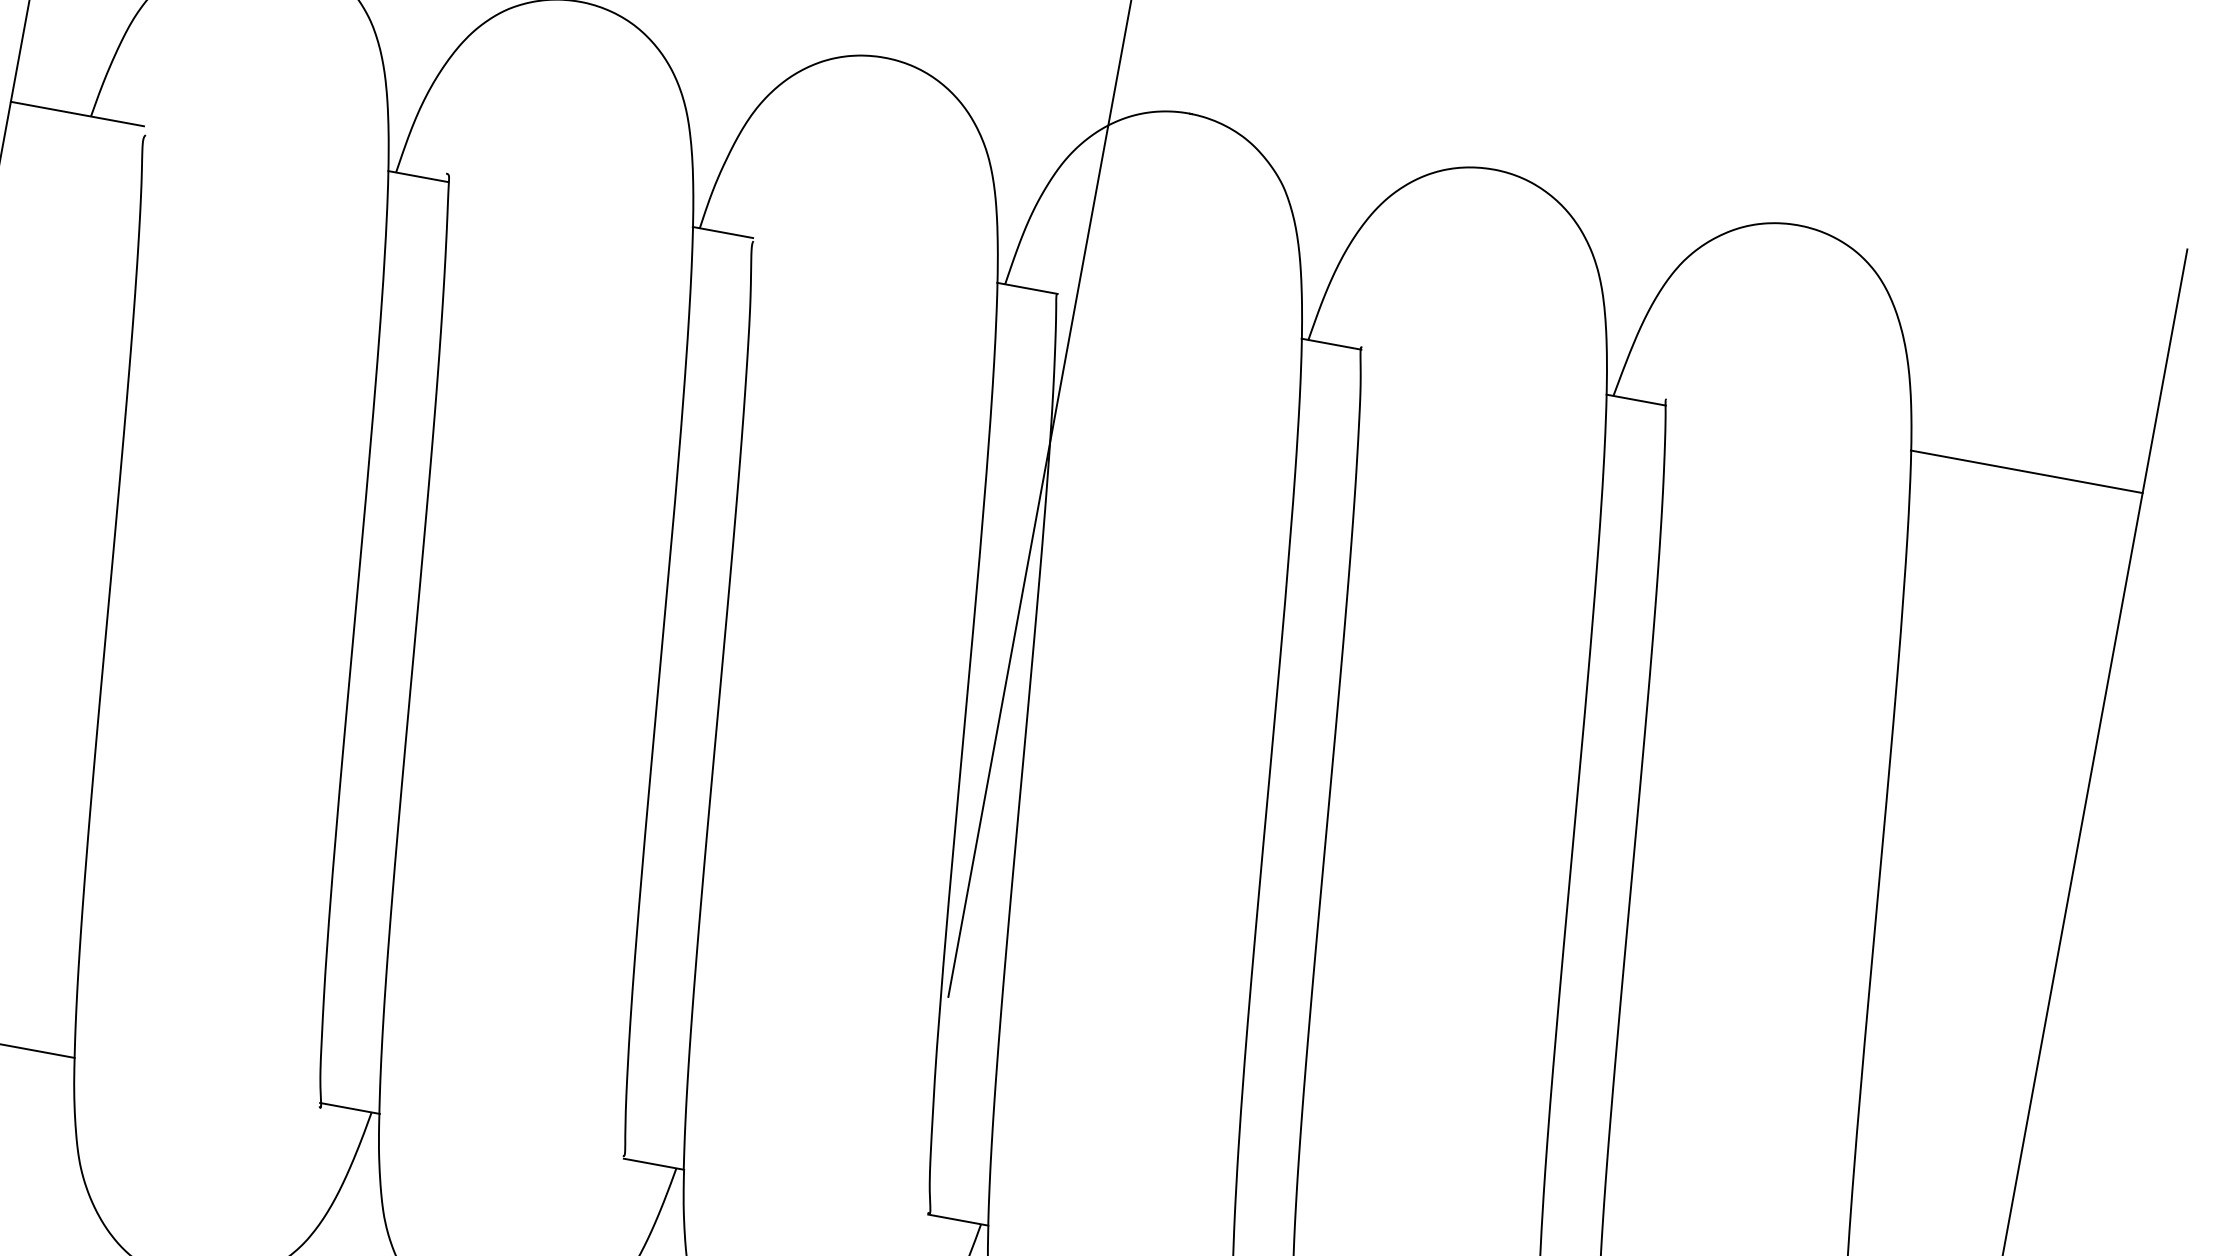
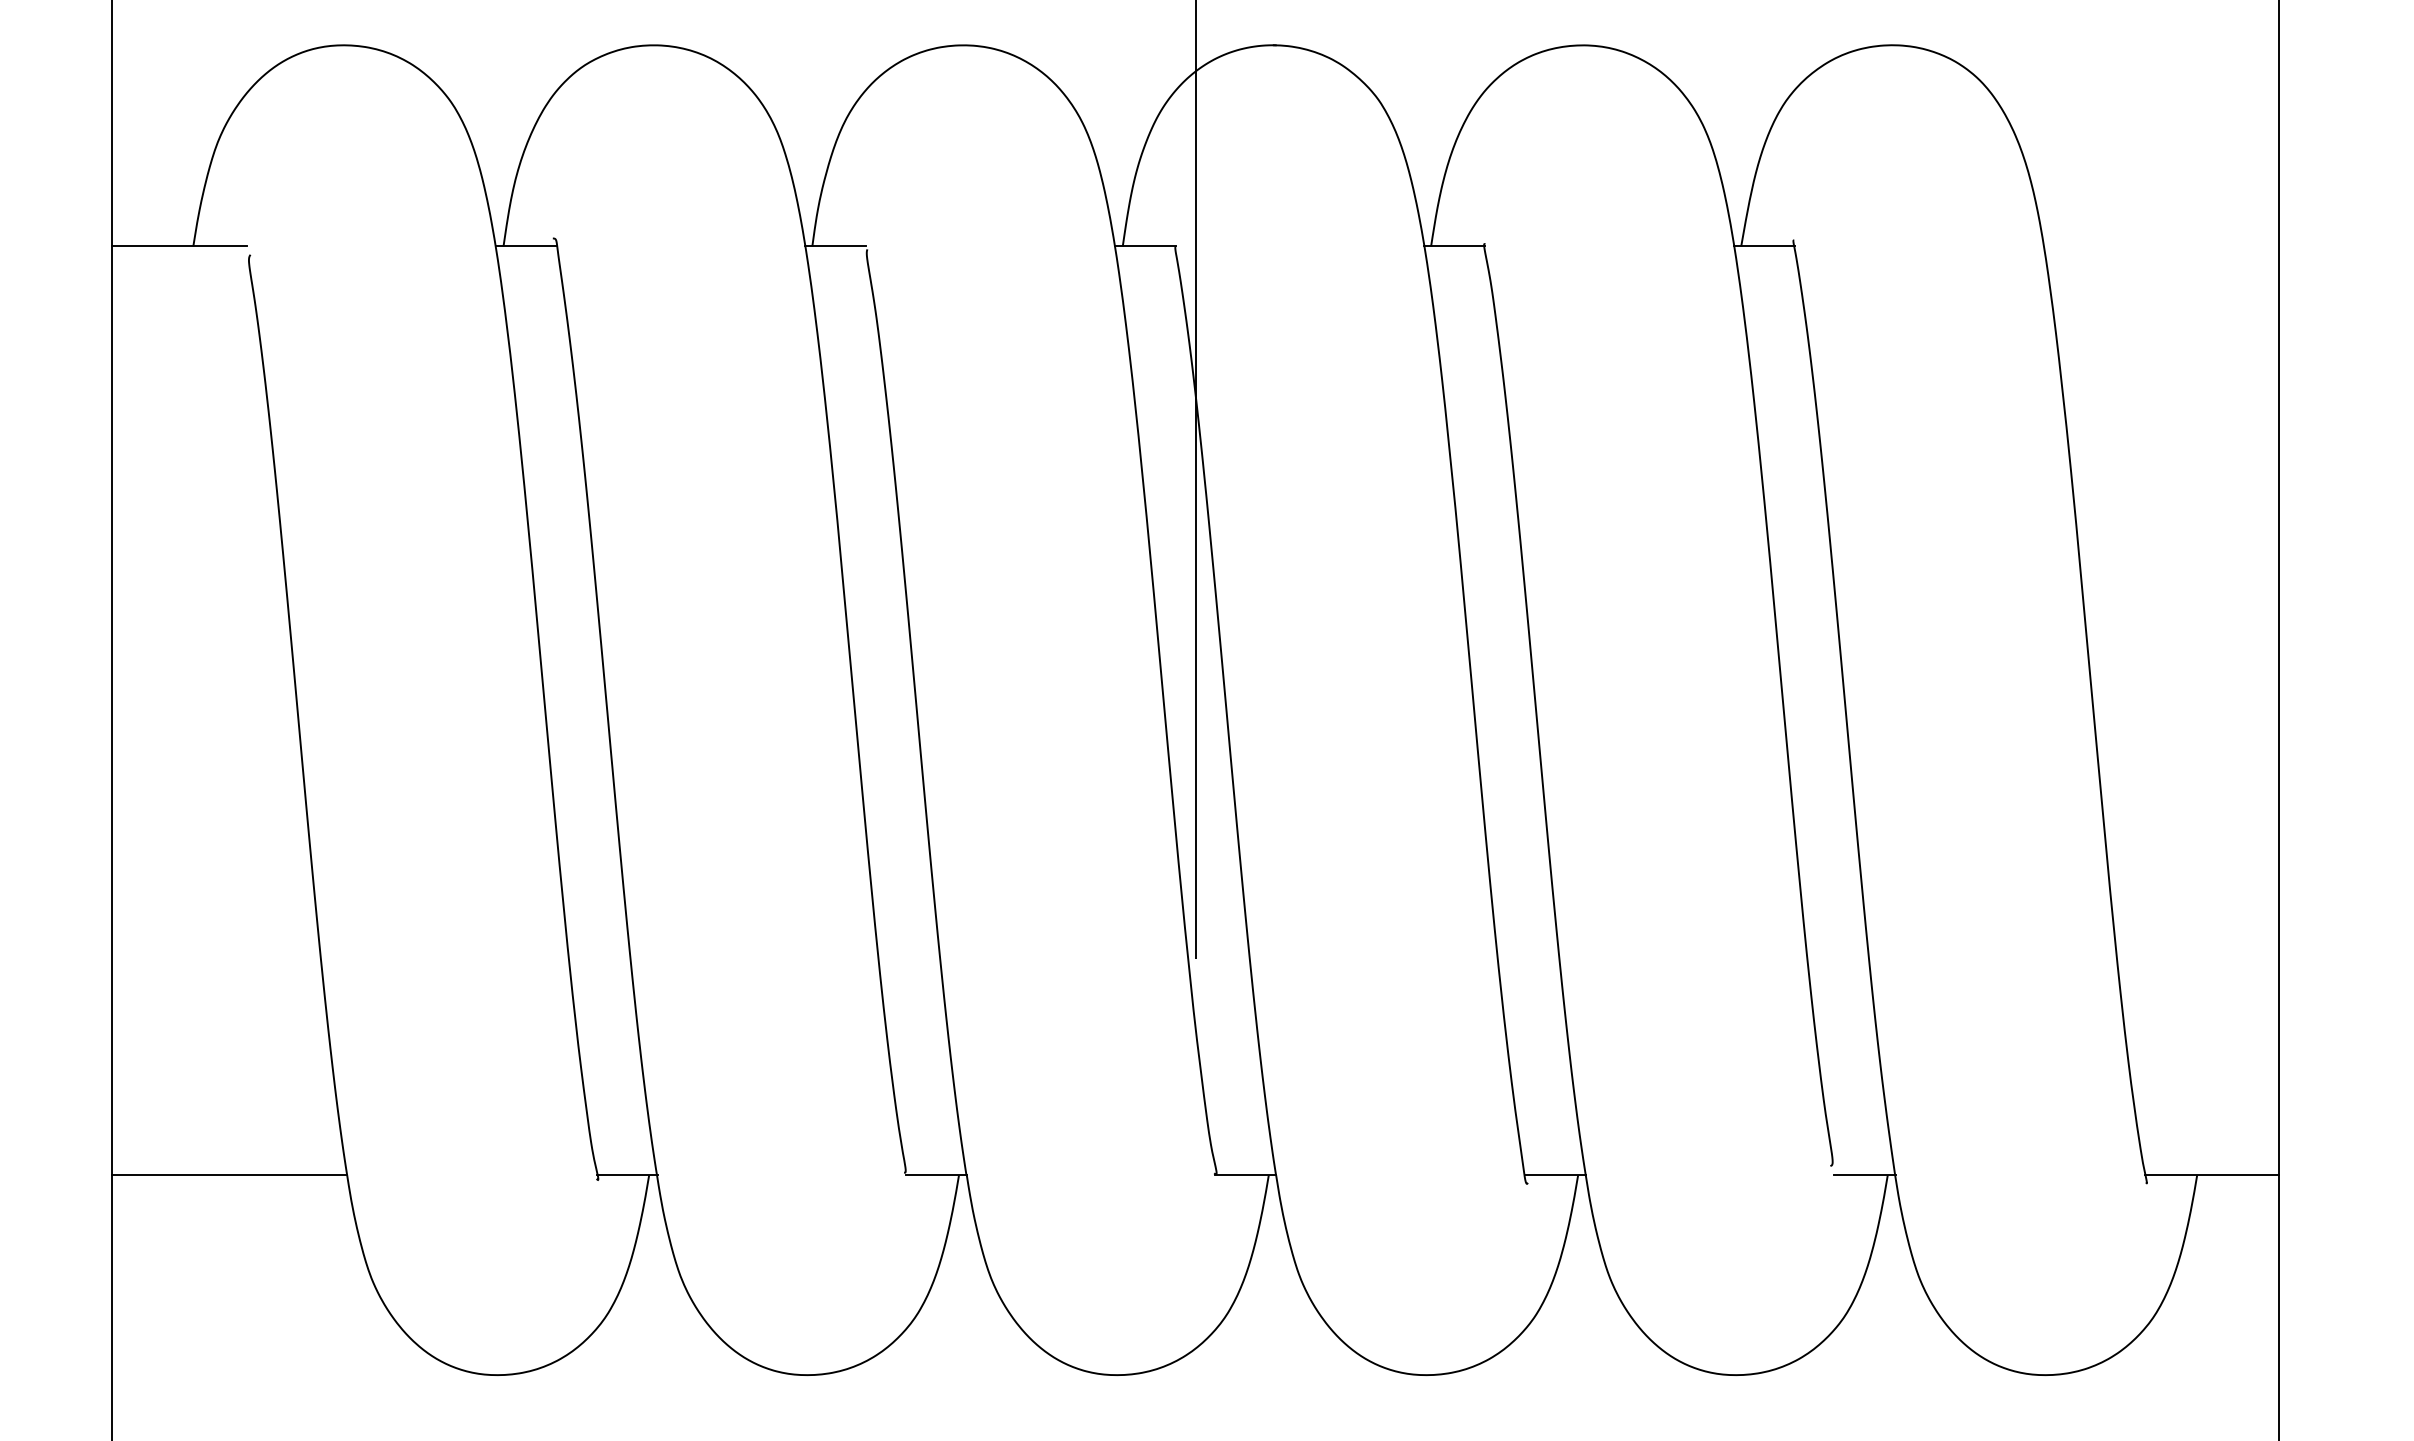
line: (2026, 471) -> (2161, 246), removed

